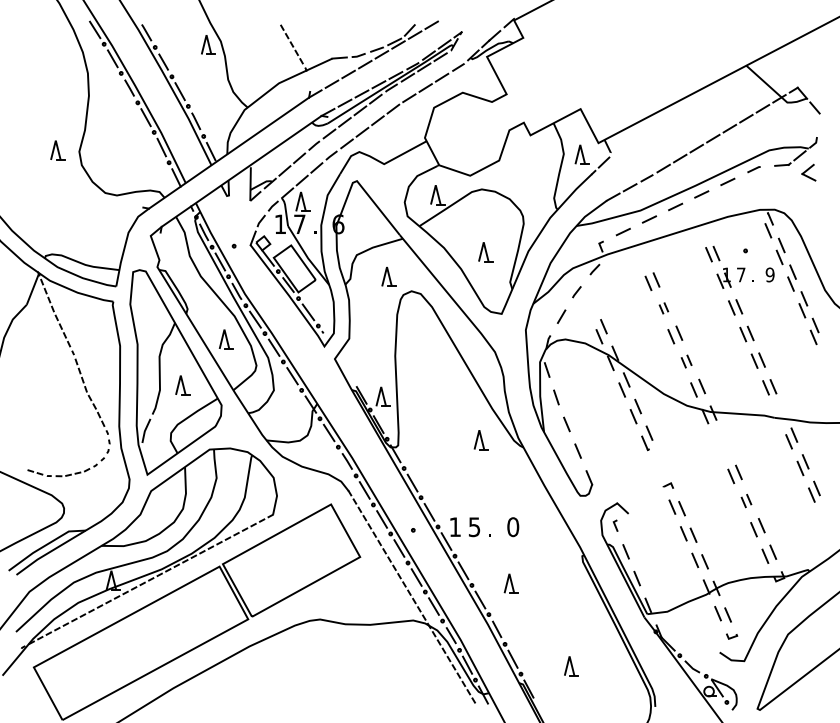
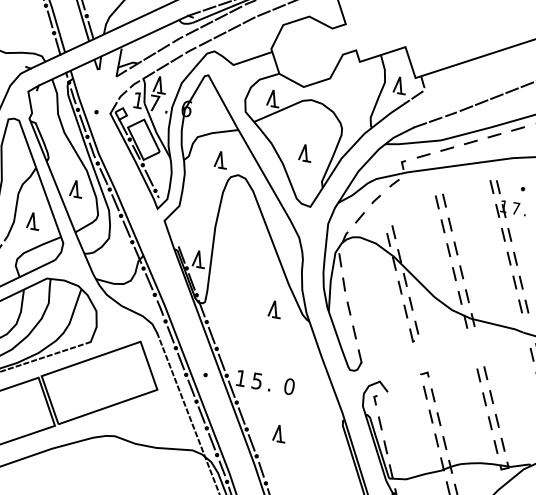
part: (663, 308) -> (446, 225), size x1.67
part: (686, 361) -> (457, 273), size x1.43
part: (746, 500) -> (488, 397), size x1.43

